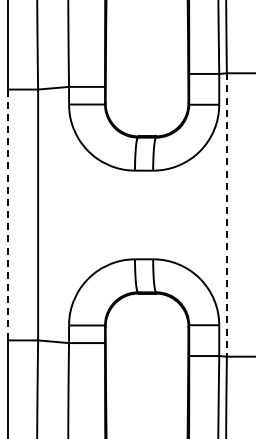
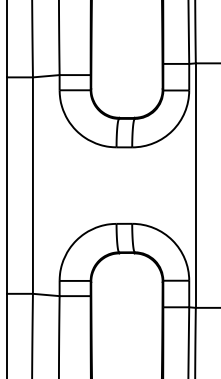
line: (8, 215) -> (7, 186), dashed -> solid
line: (226, 215) -> (195, 186), dashed -> solid

